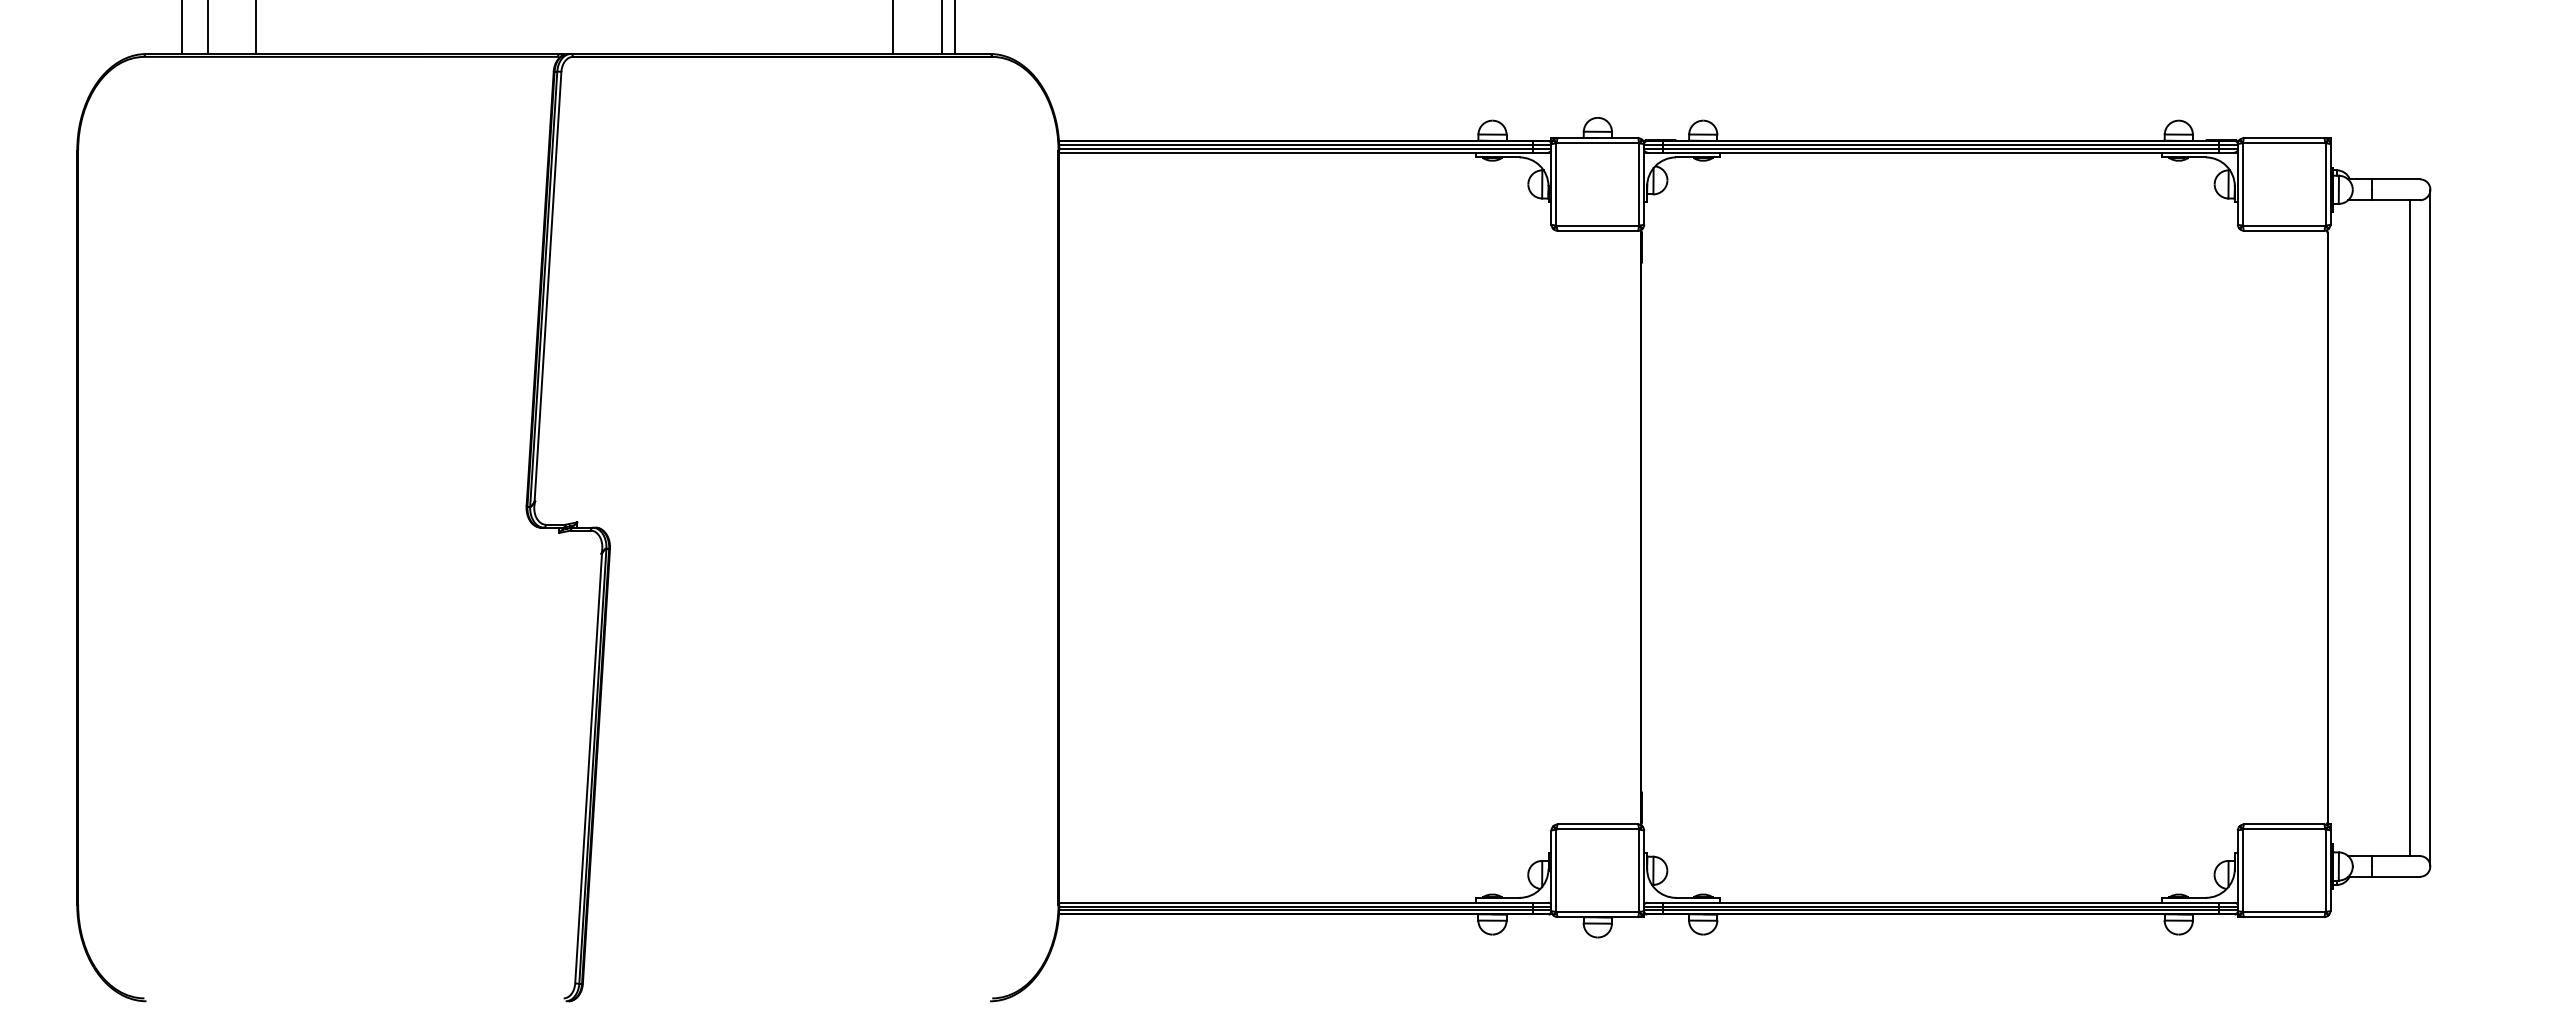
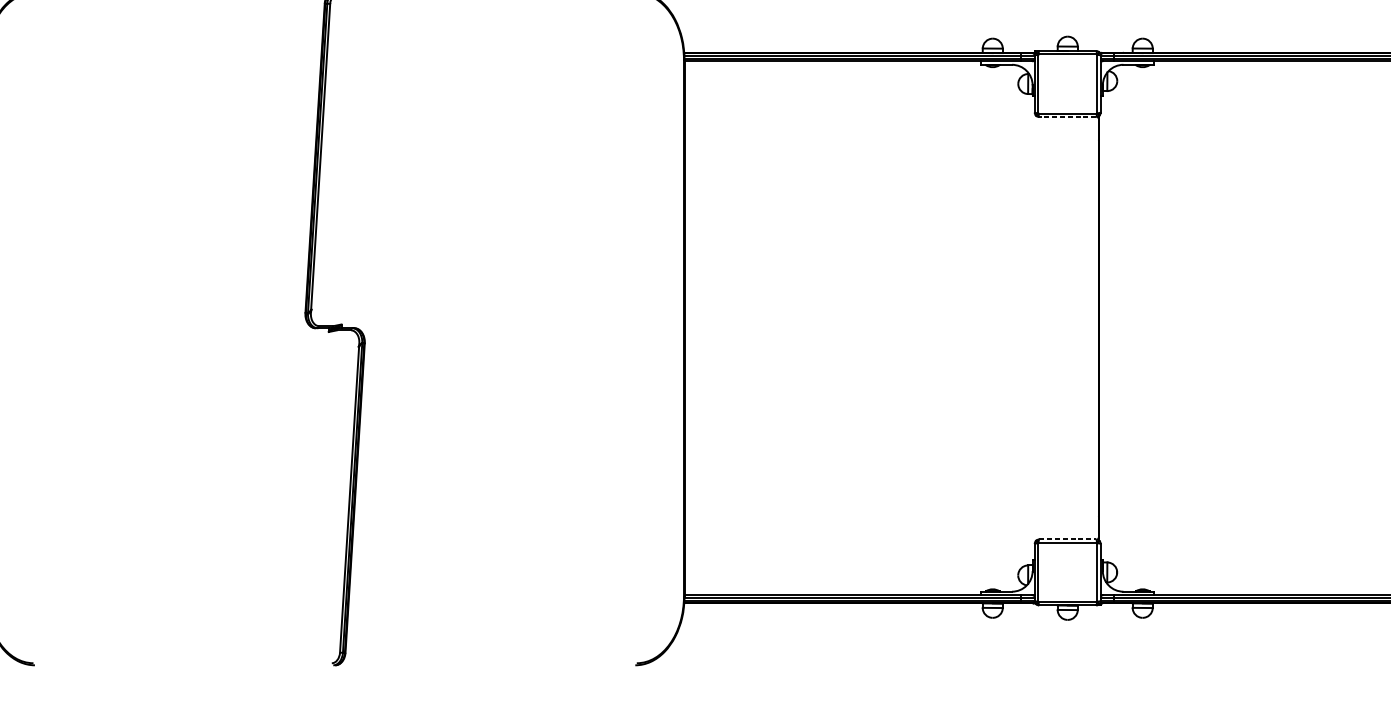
line: (1597, 230) -> (1067, 116), solid -> dashed
line: (1598, 824) -> (1068, 539), solid -> dashed

